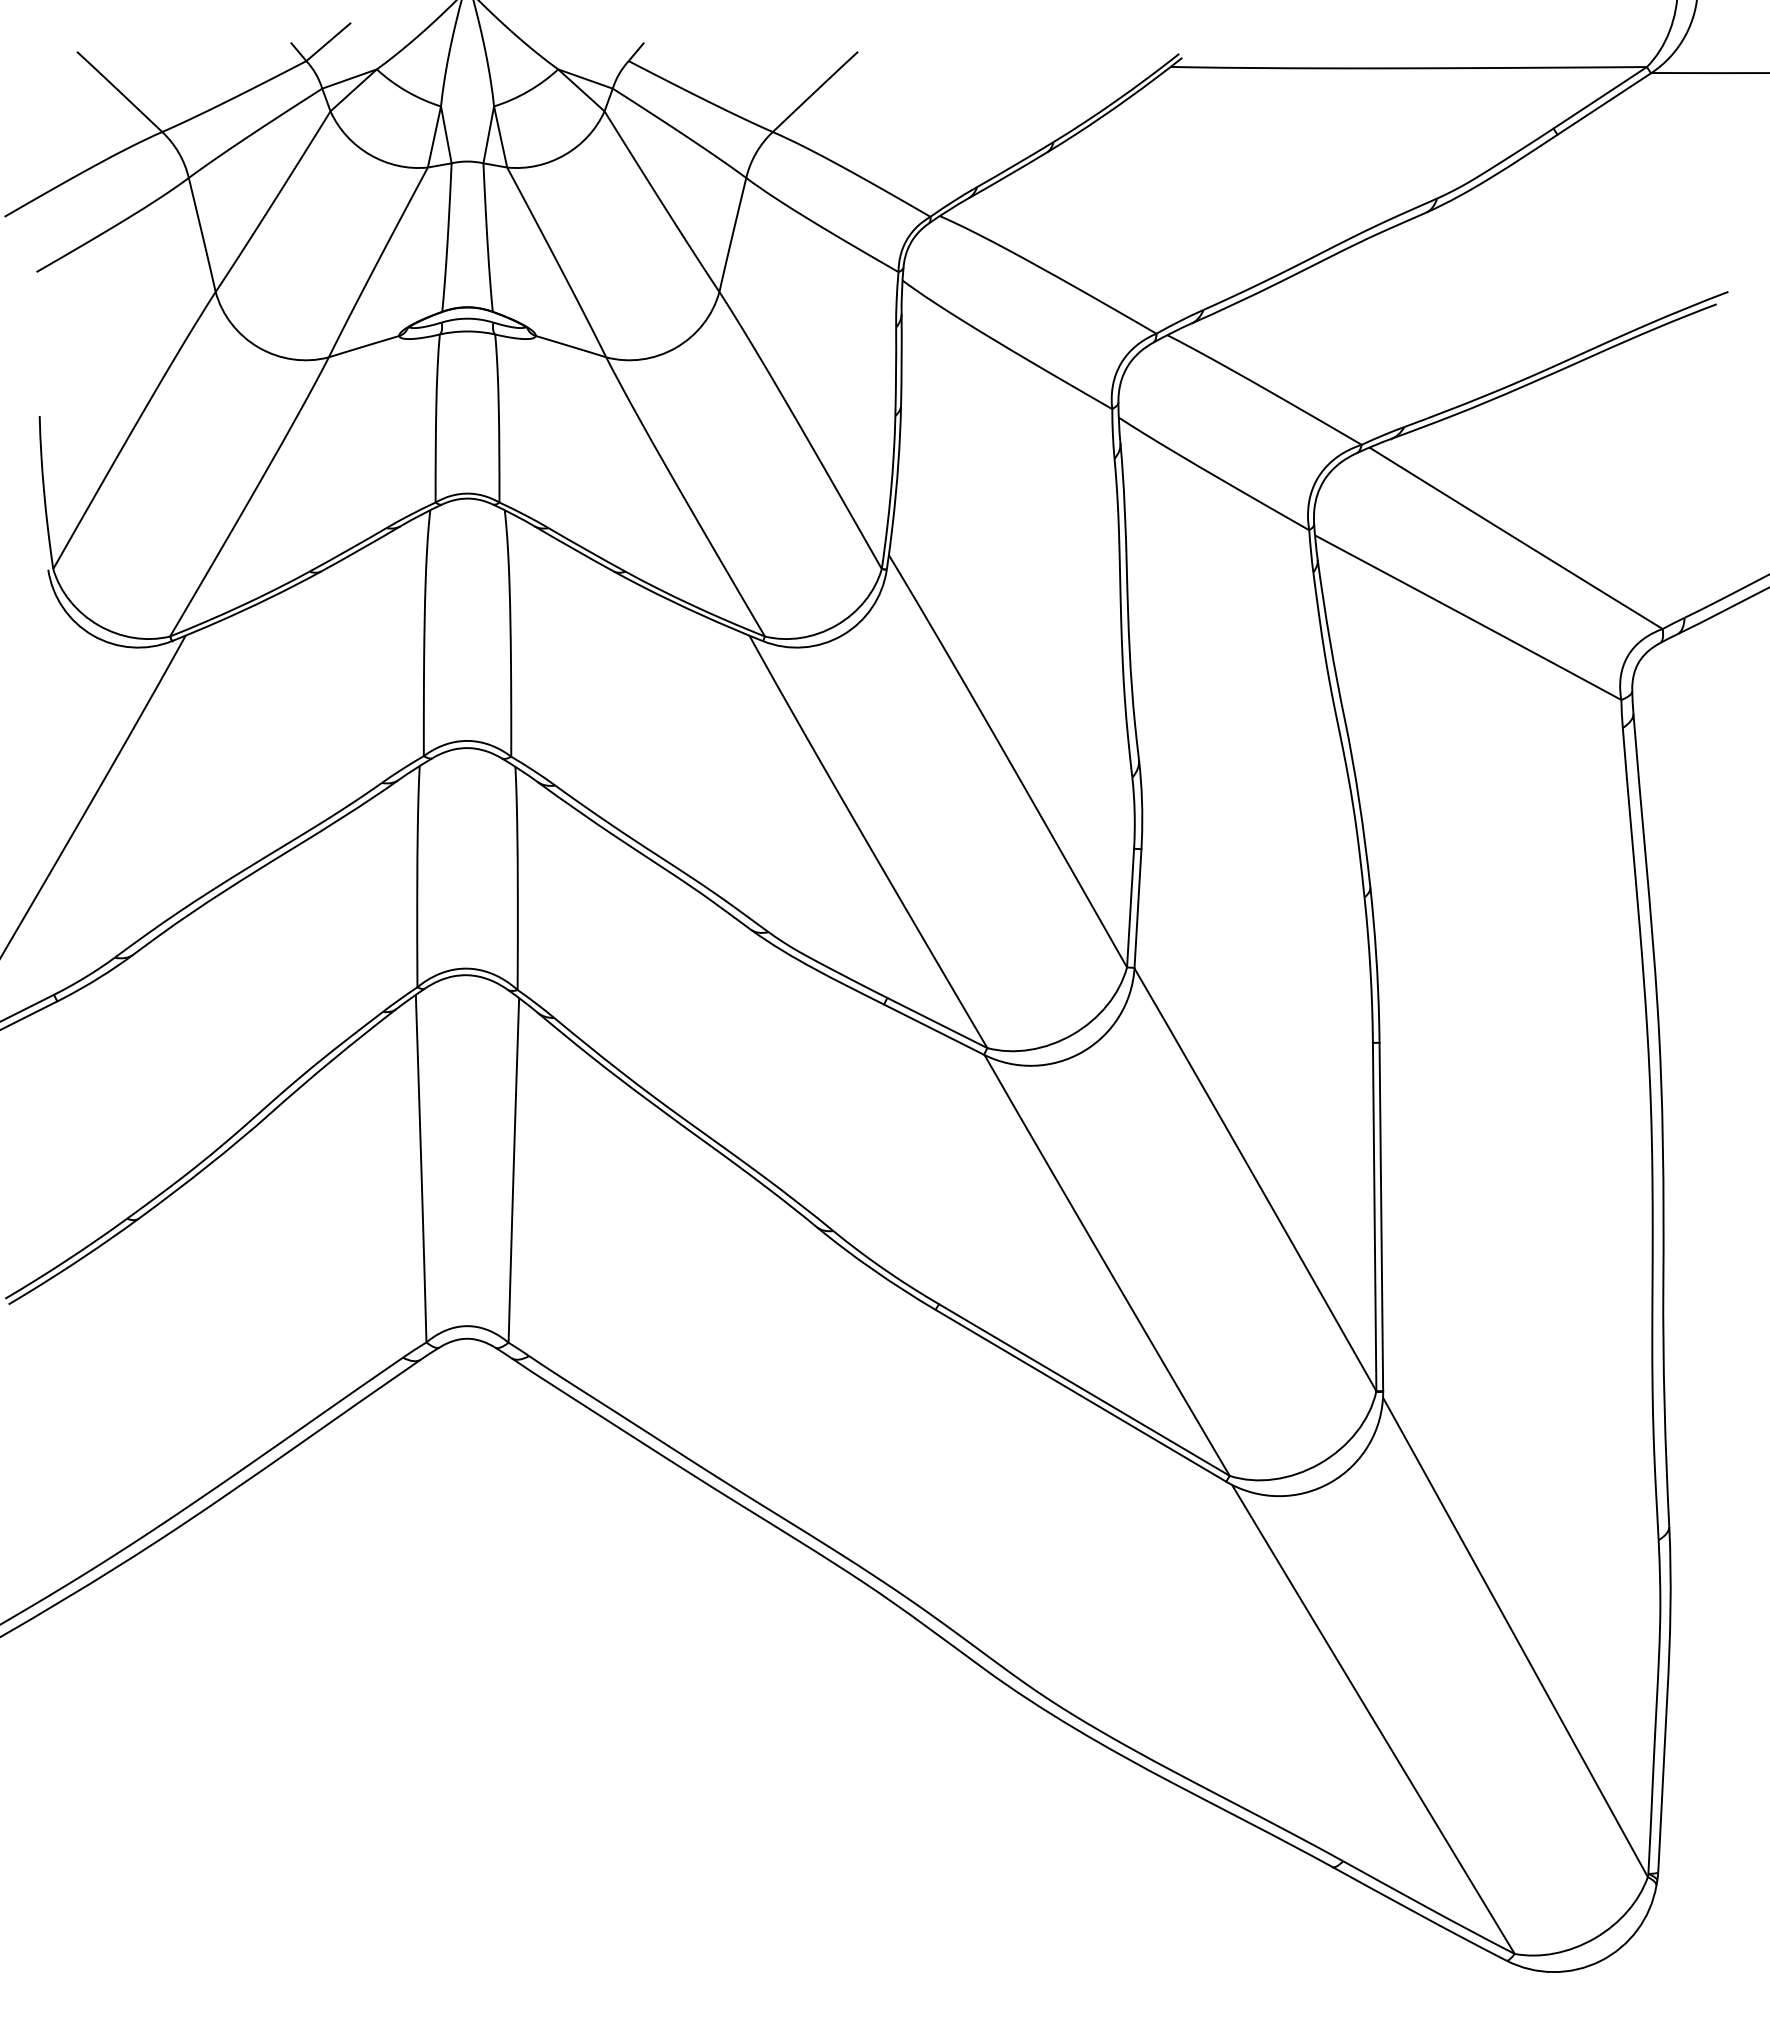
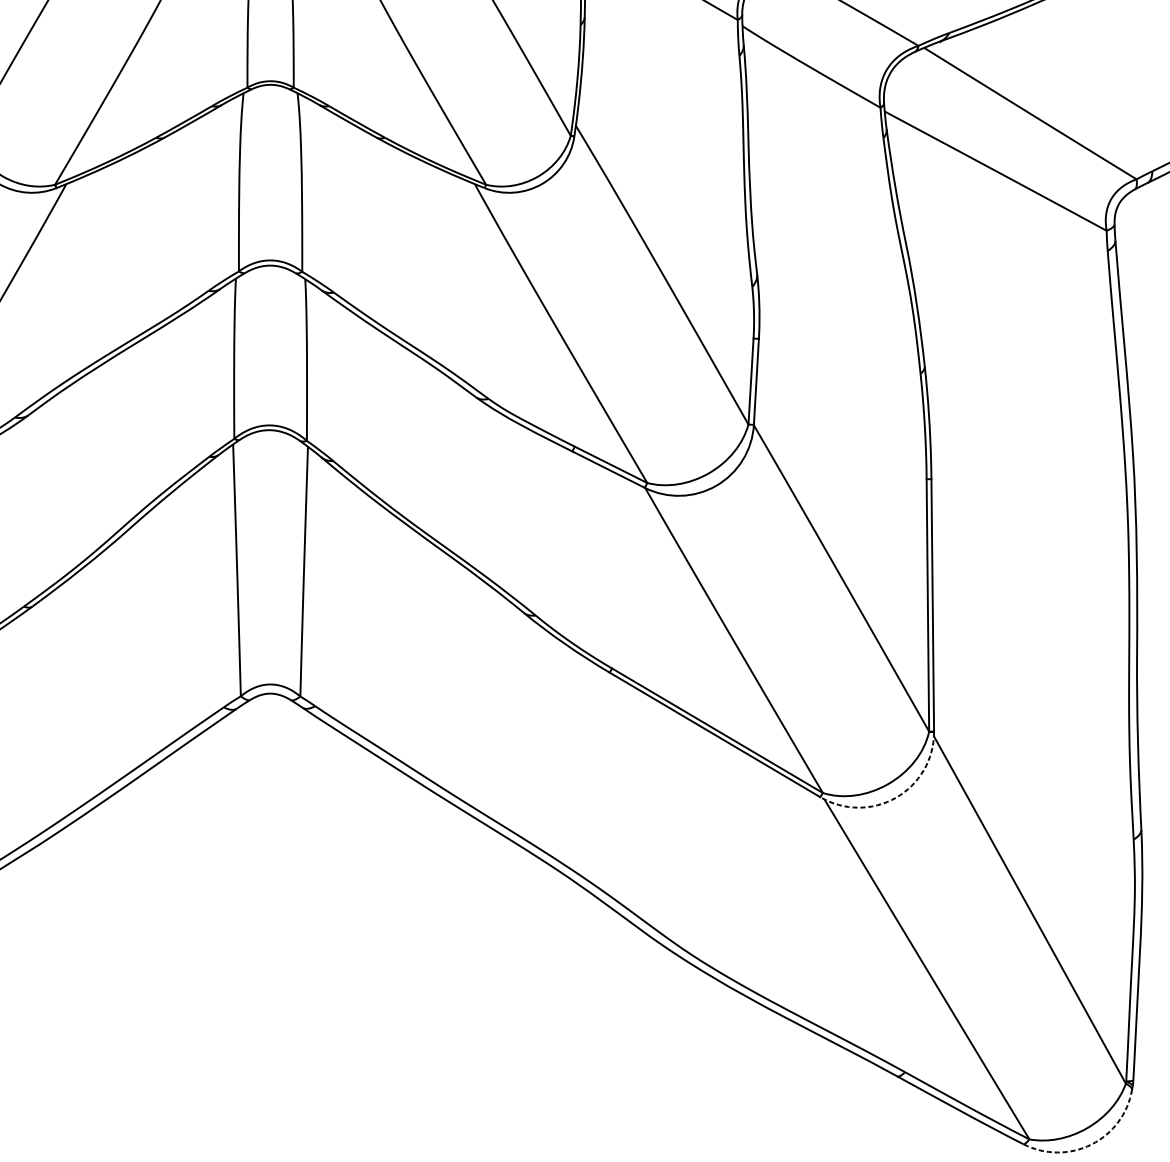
arc: (1330, 1482) -> (895, 797), solid -> dashed
arc: (1600, 1961) -> (1091, 1144), solid -> dashed

